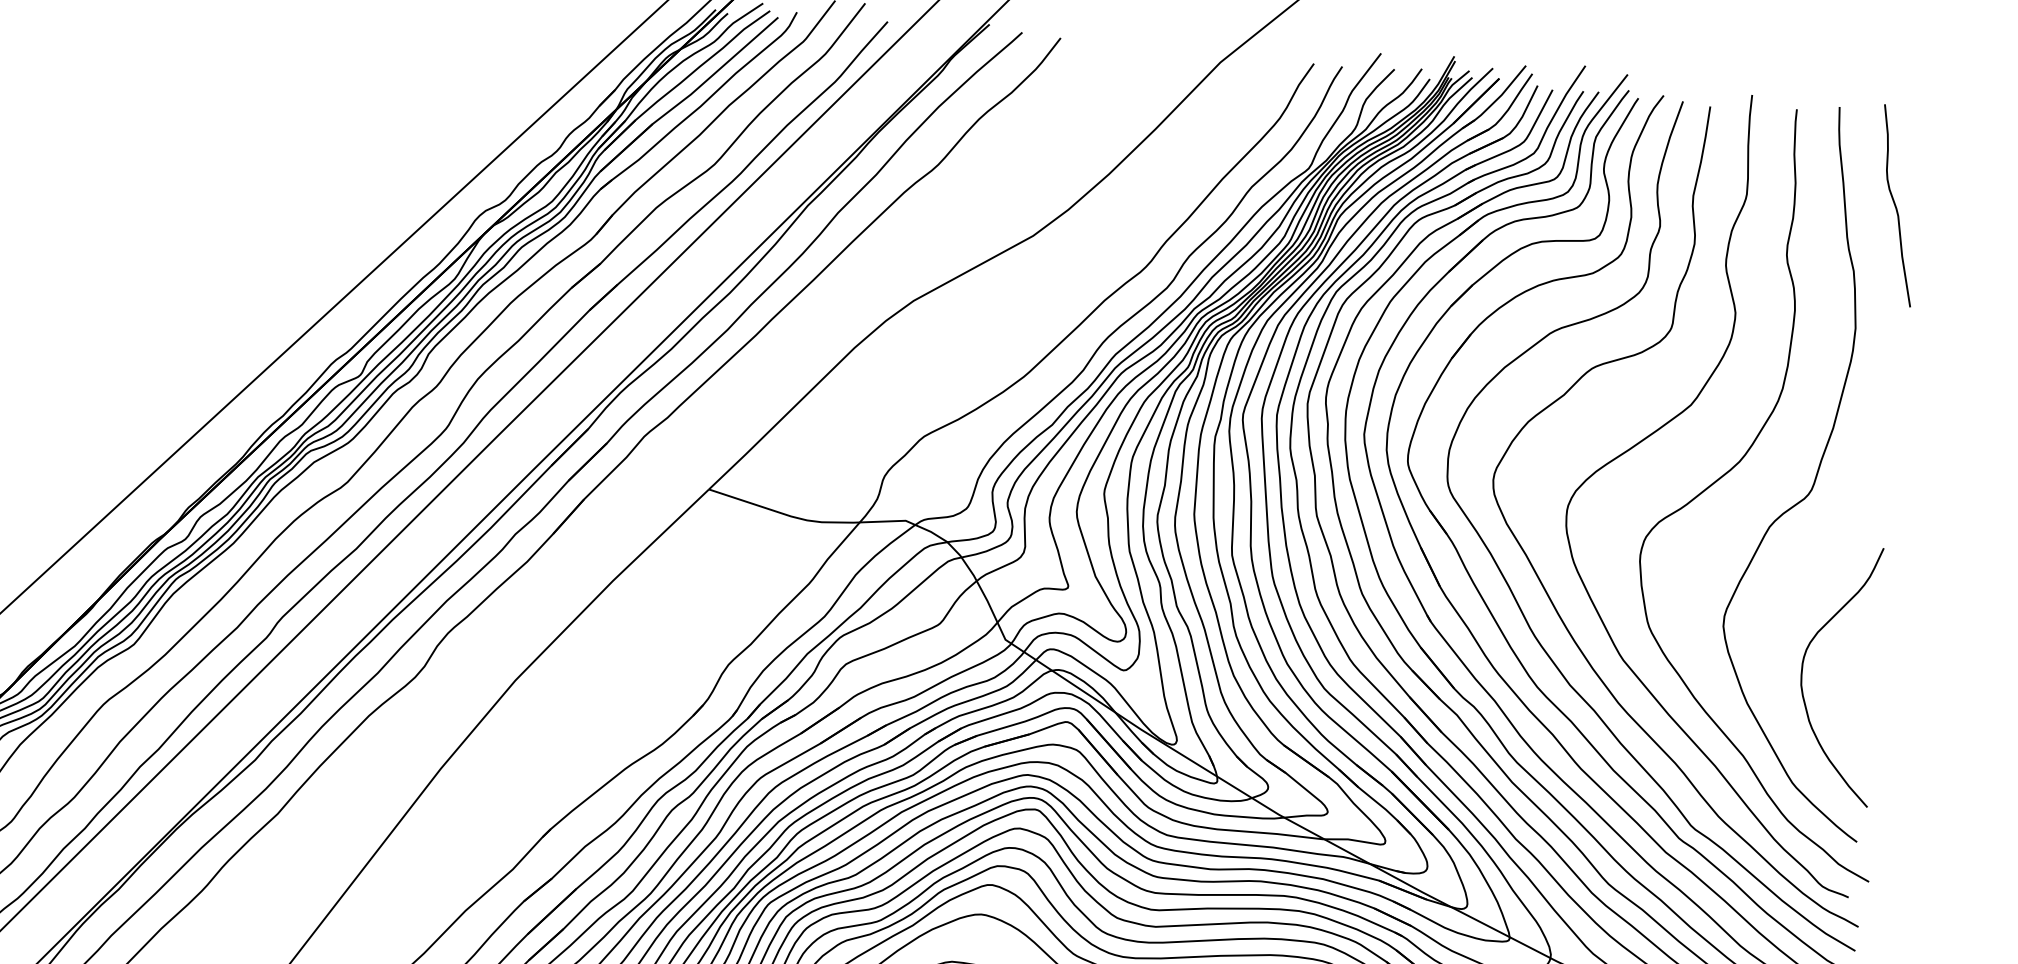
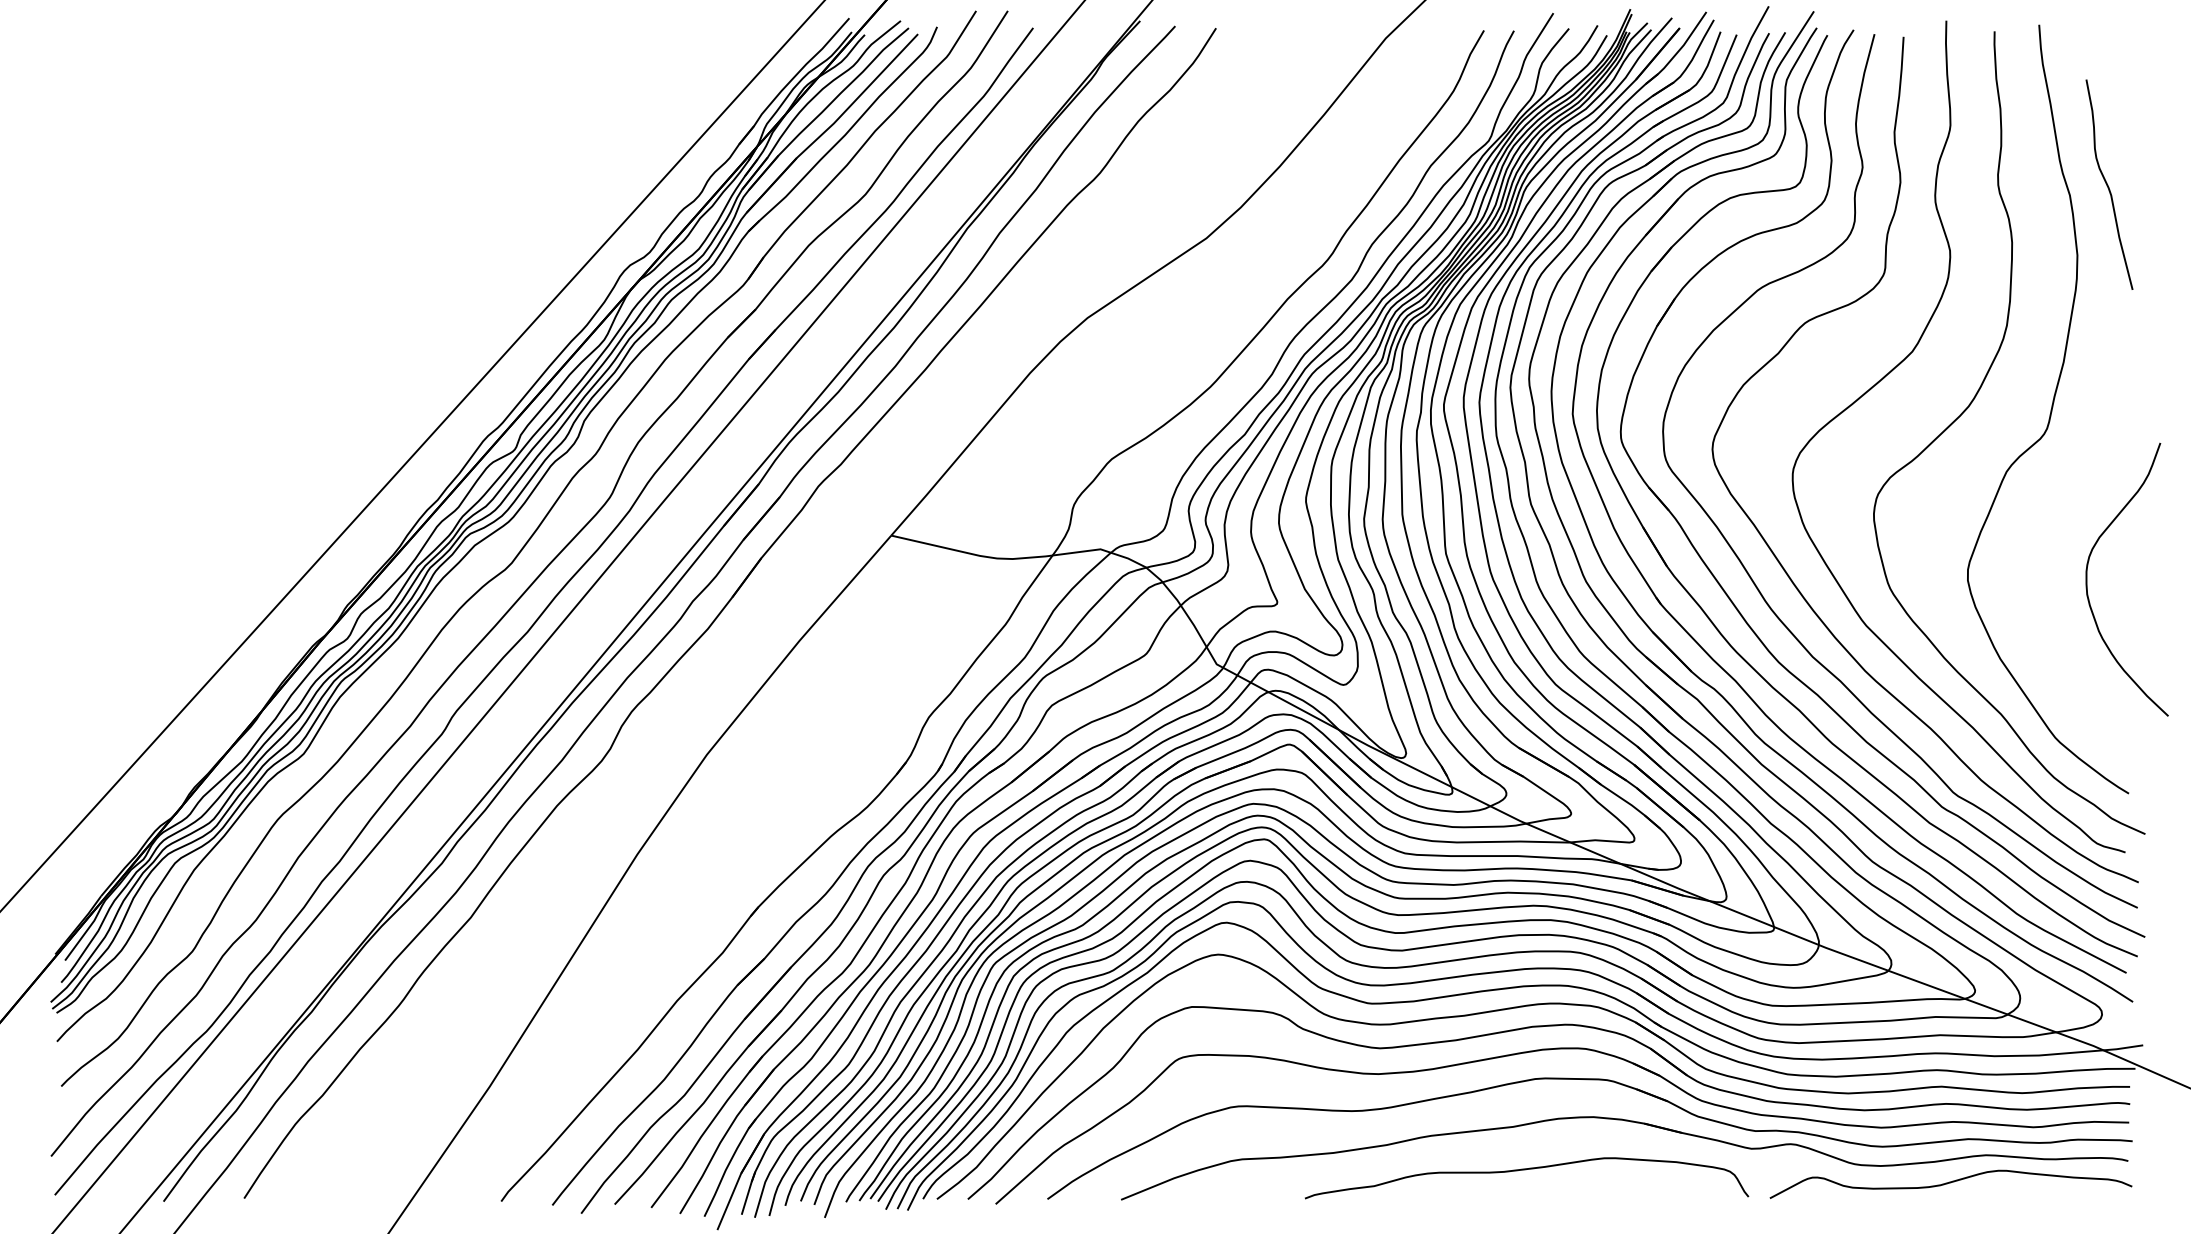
curve: (1896, 206) -> (2108, 185), moved
curve: (1802, 670) -> (2087, 579), moved

